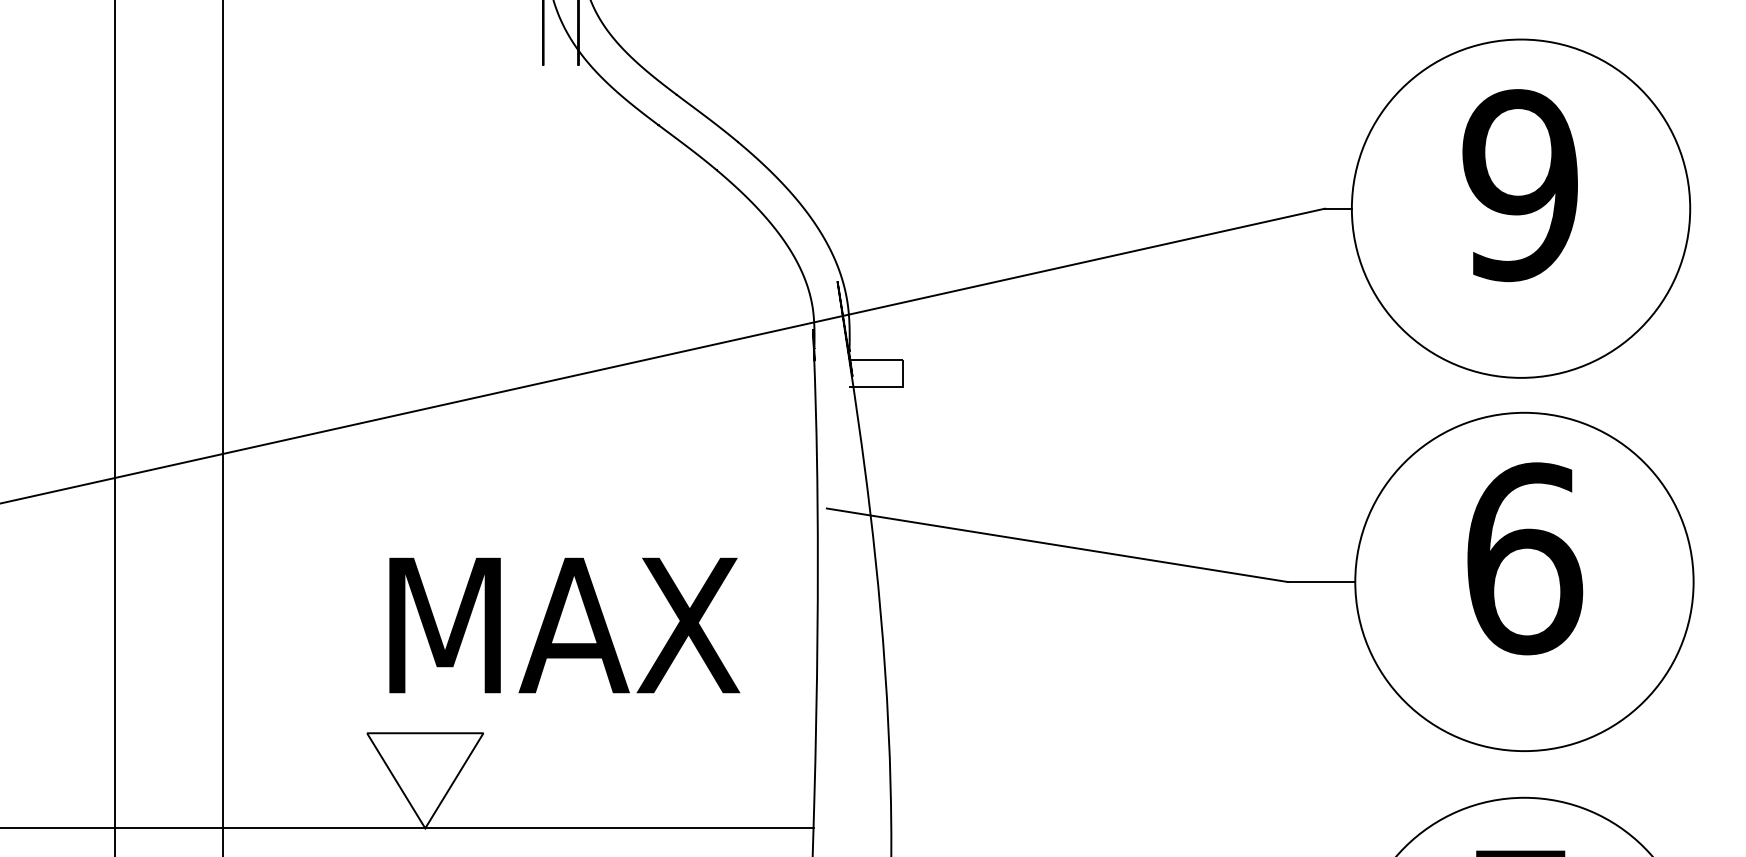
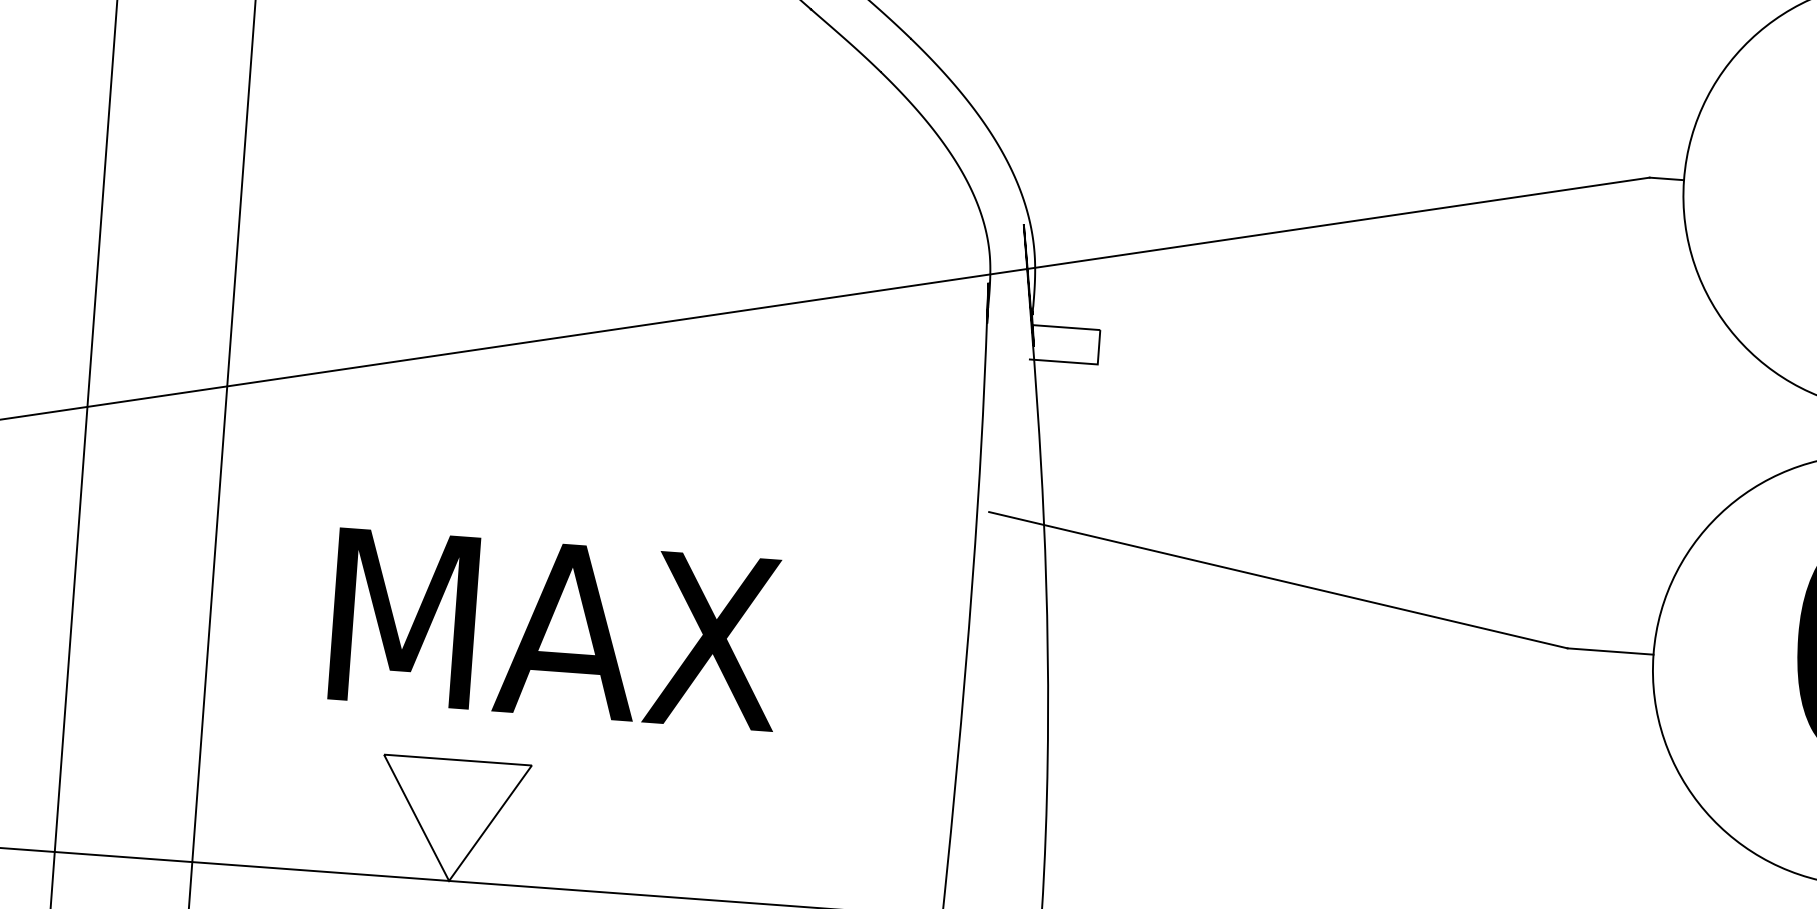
text: (564, 625) -> (555, 629), moved

